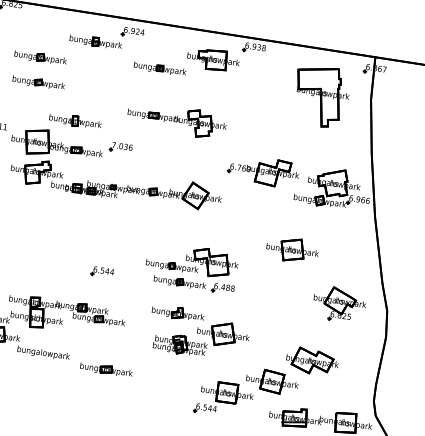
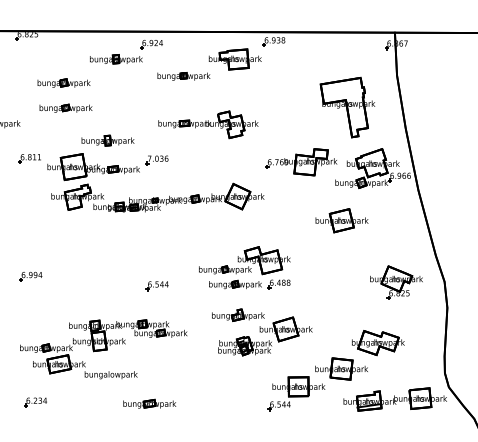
part: (321, 96) -> (347, 107), moved
part: (292, 249) -> (341, 220), moved
part: (106, 369) -> (149, 403), moved

